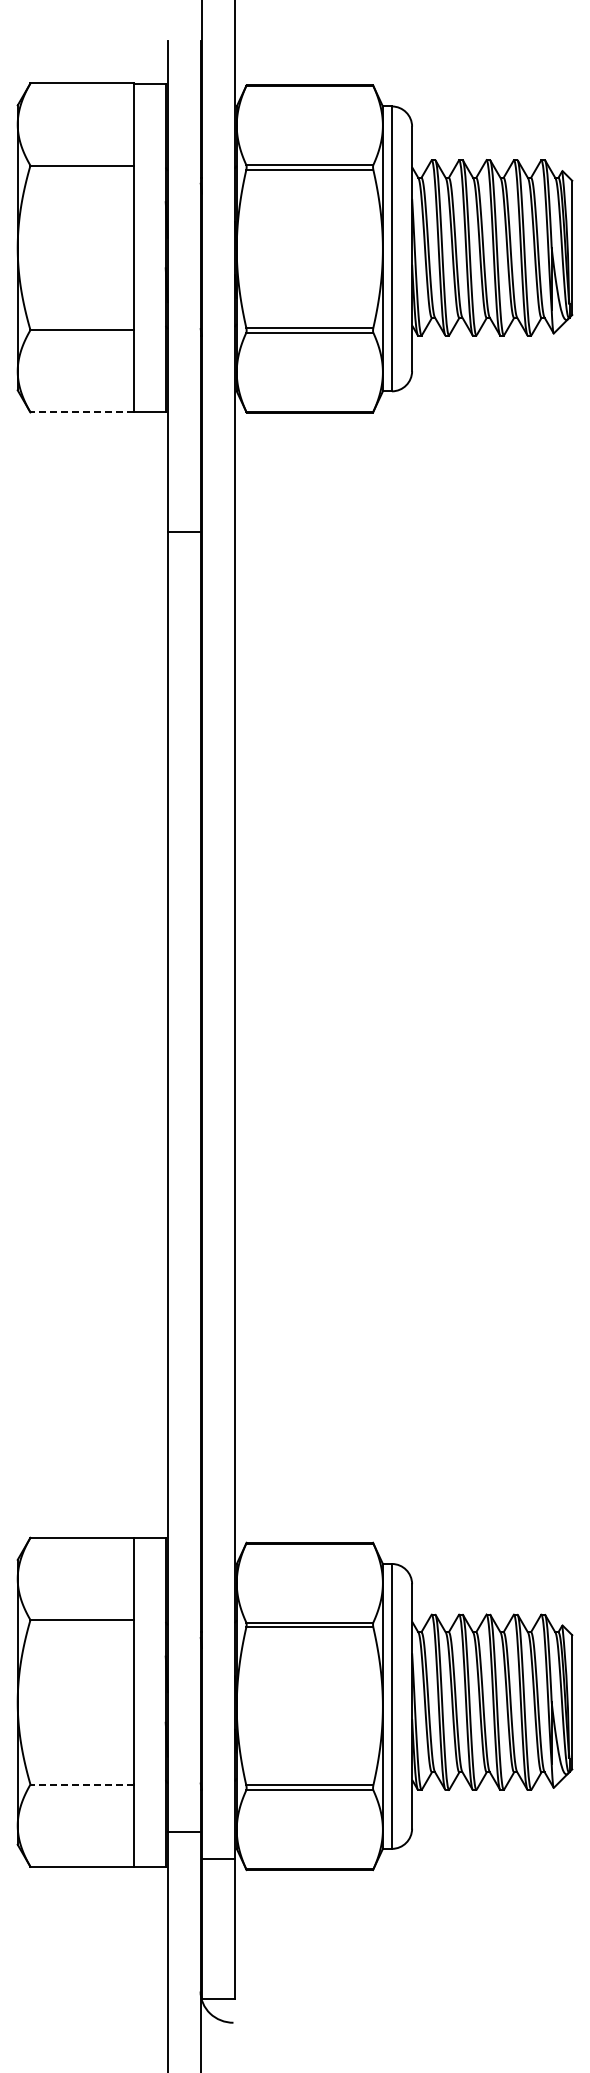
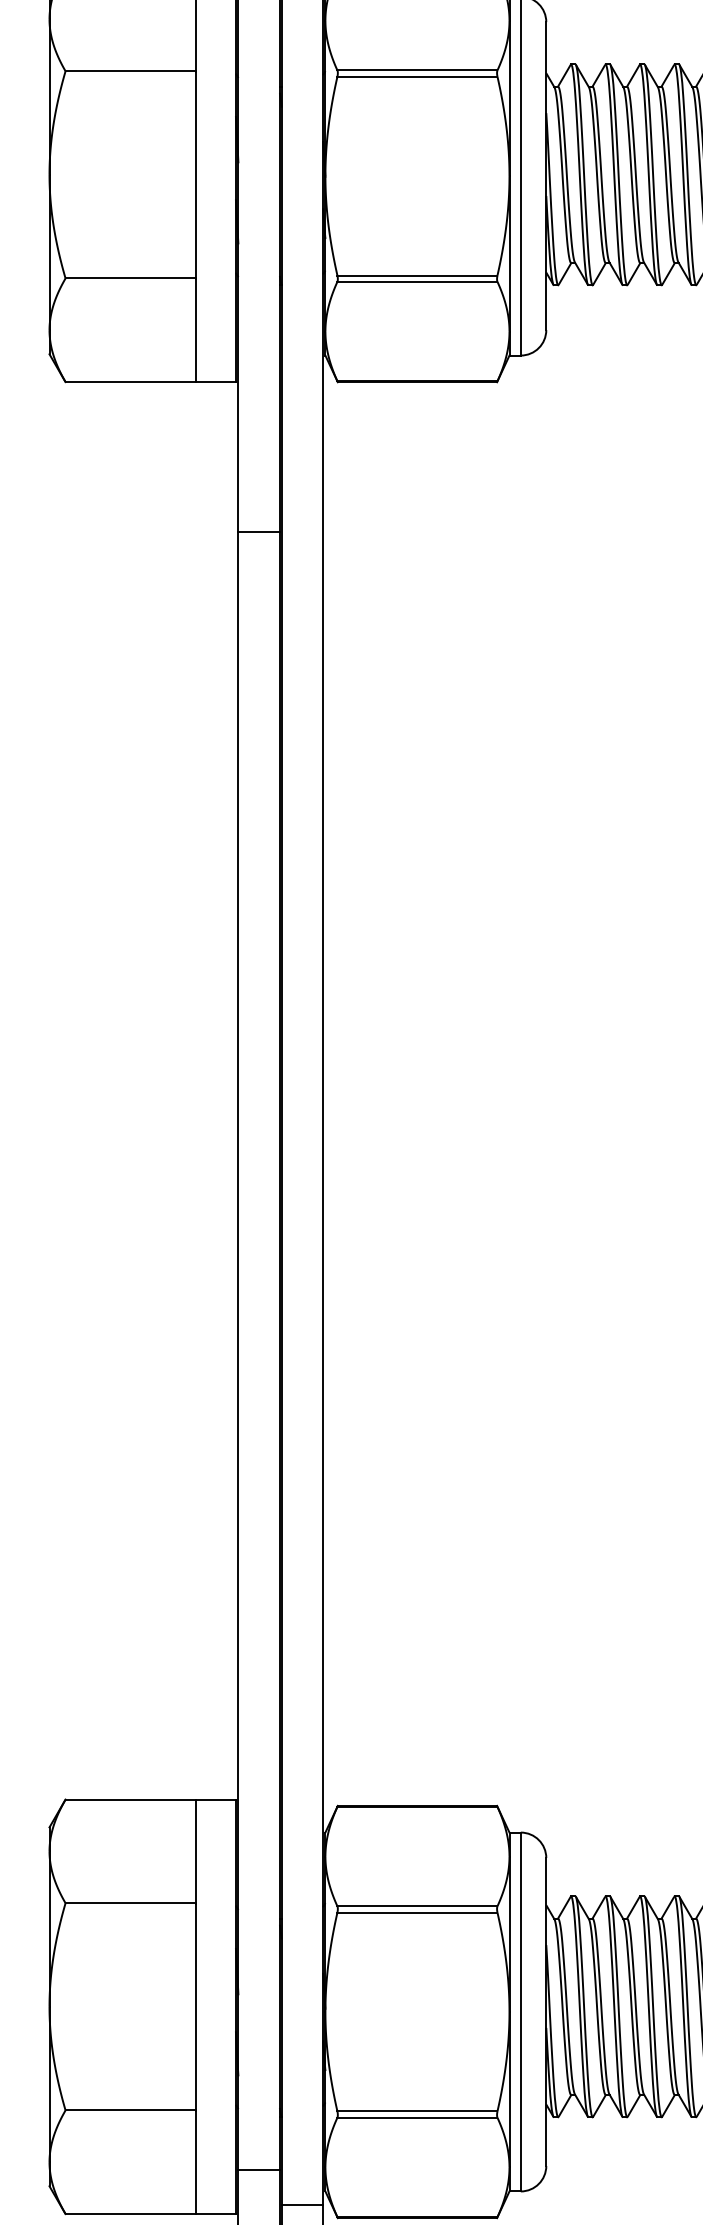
line: (82, 412) -> (131, 382), dashed -> solid
line: (82, 1784) -> (131, 2110), dashed -> solid

